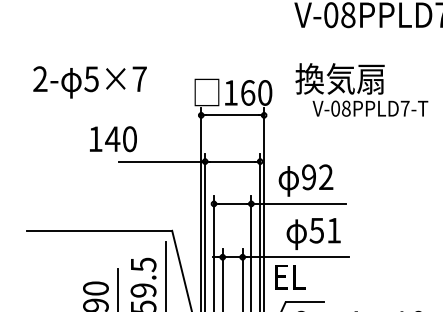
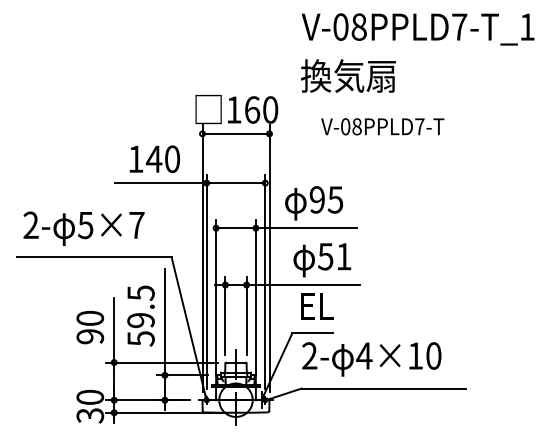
text: (340, 78) -> (348, 75), moved
text: (89, 82) -> (83, 228), moved
text: (113, 139) -> (154, 159), moved
text: (326, 176) -> (335, 199), 92 -> 95
text: (290, 277) -> (317, 306), moved

